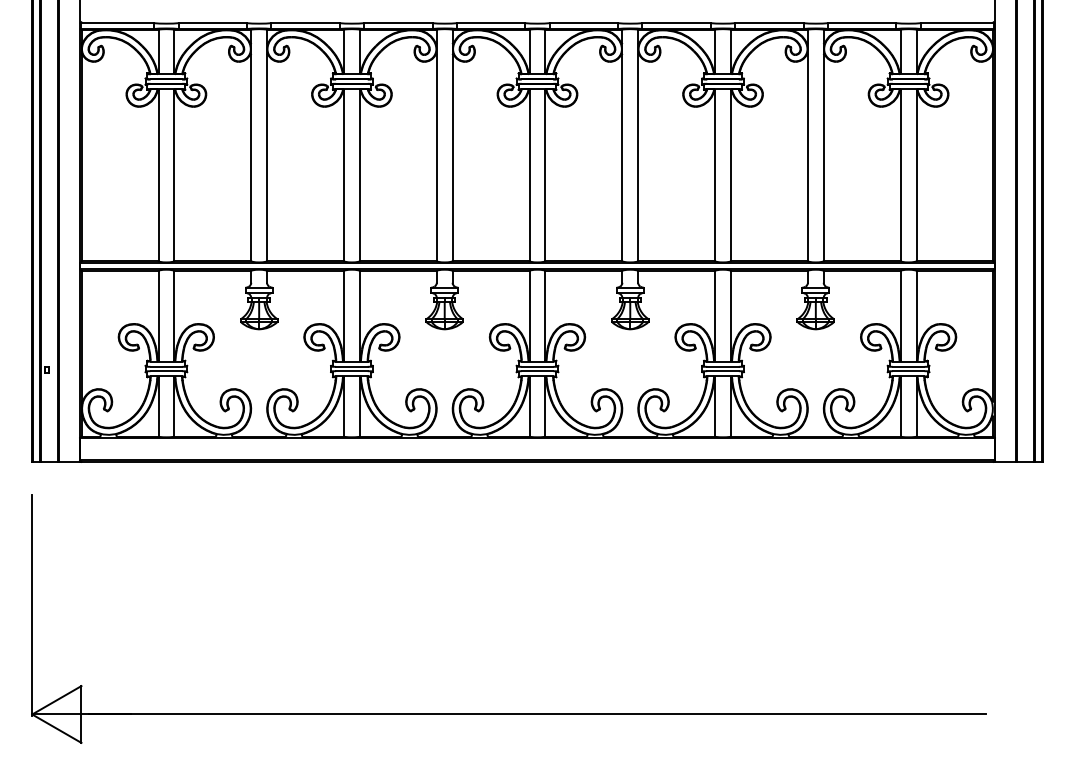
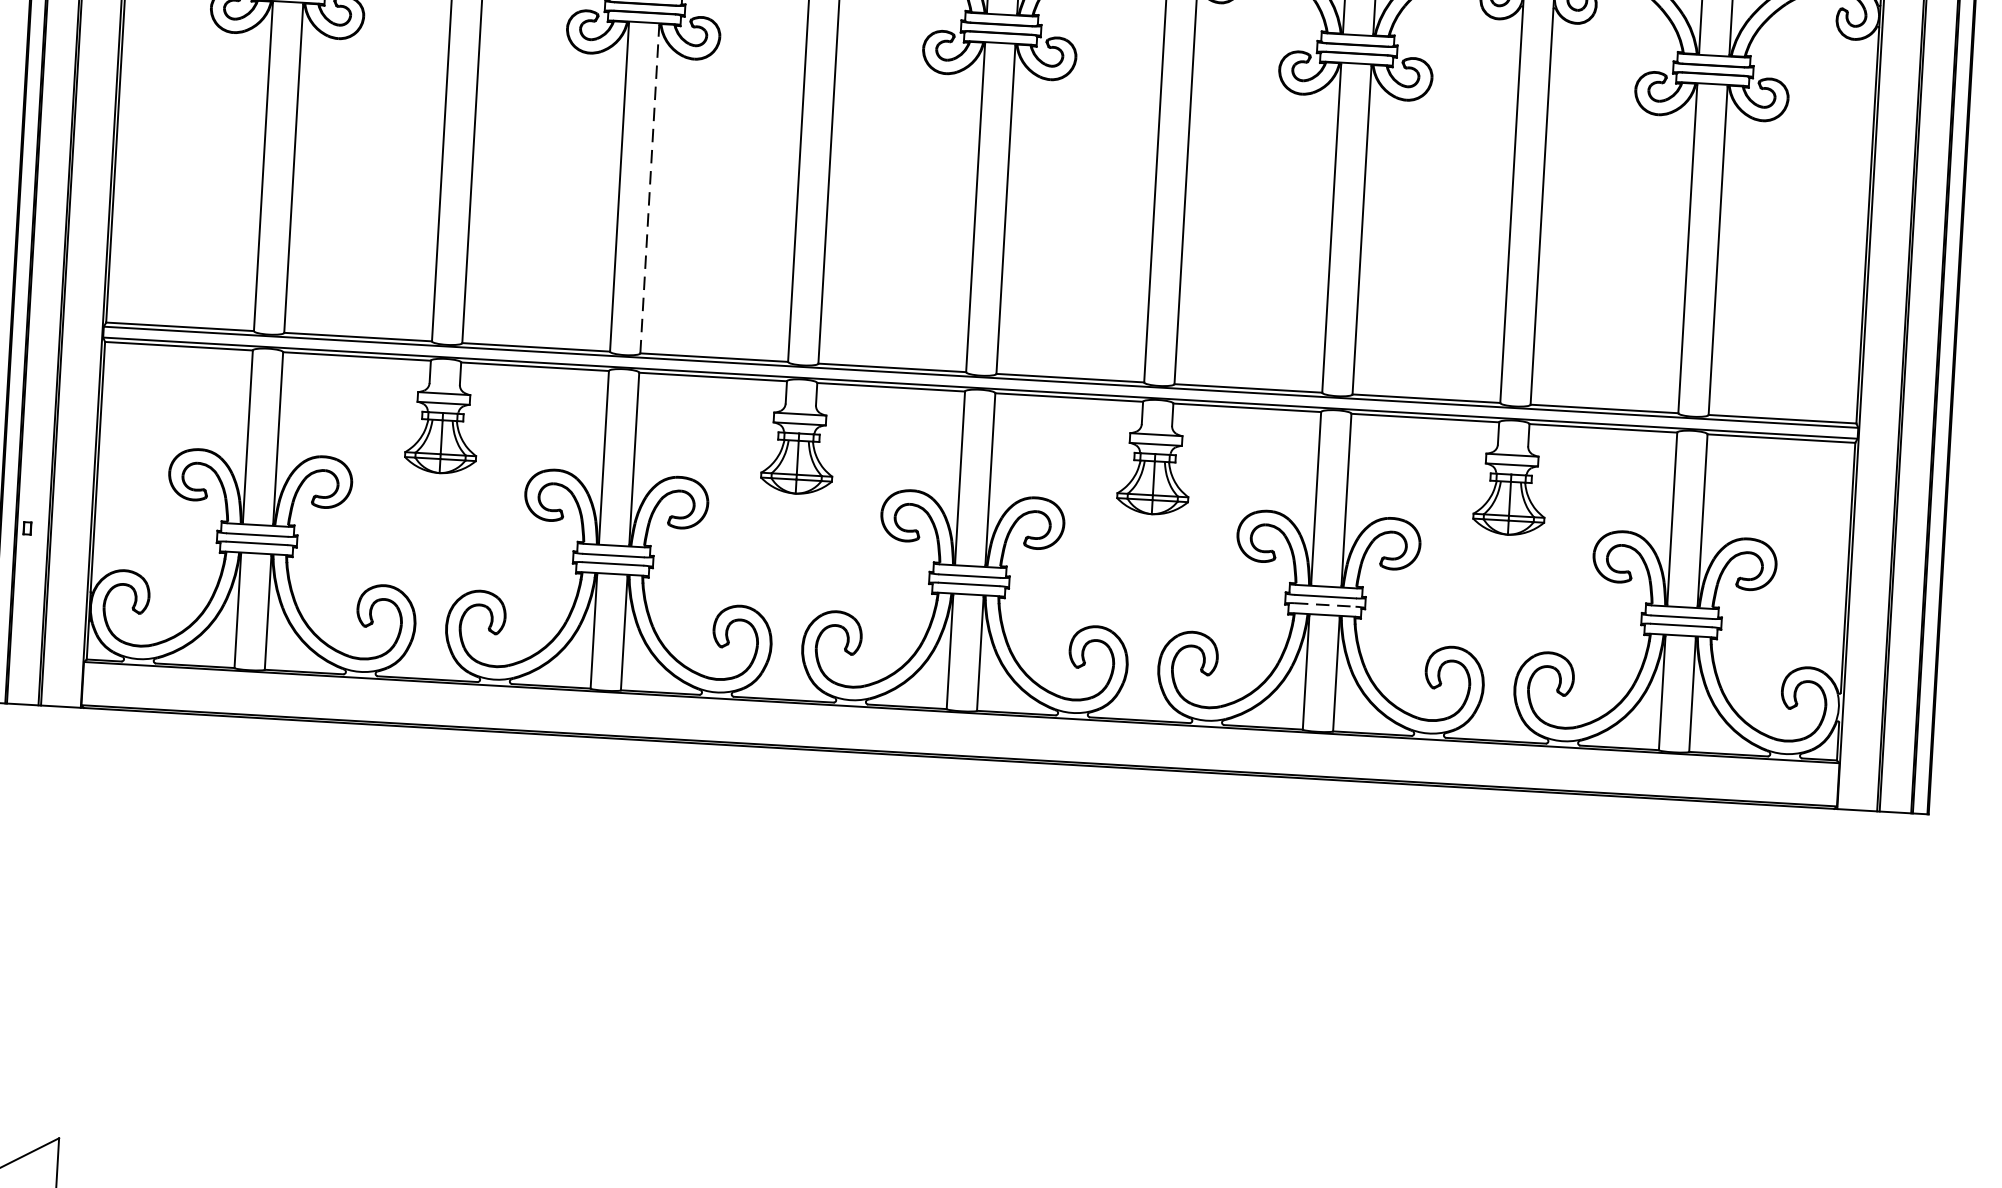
line: (359, 175) -> (649, 189), solid -> dashed
line: (723, 371) -> (1326, 605), solid -> dashed

